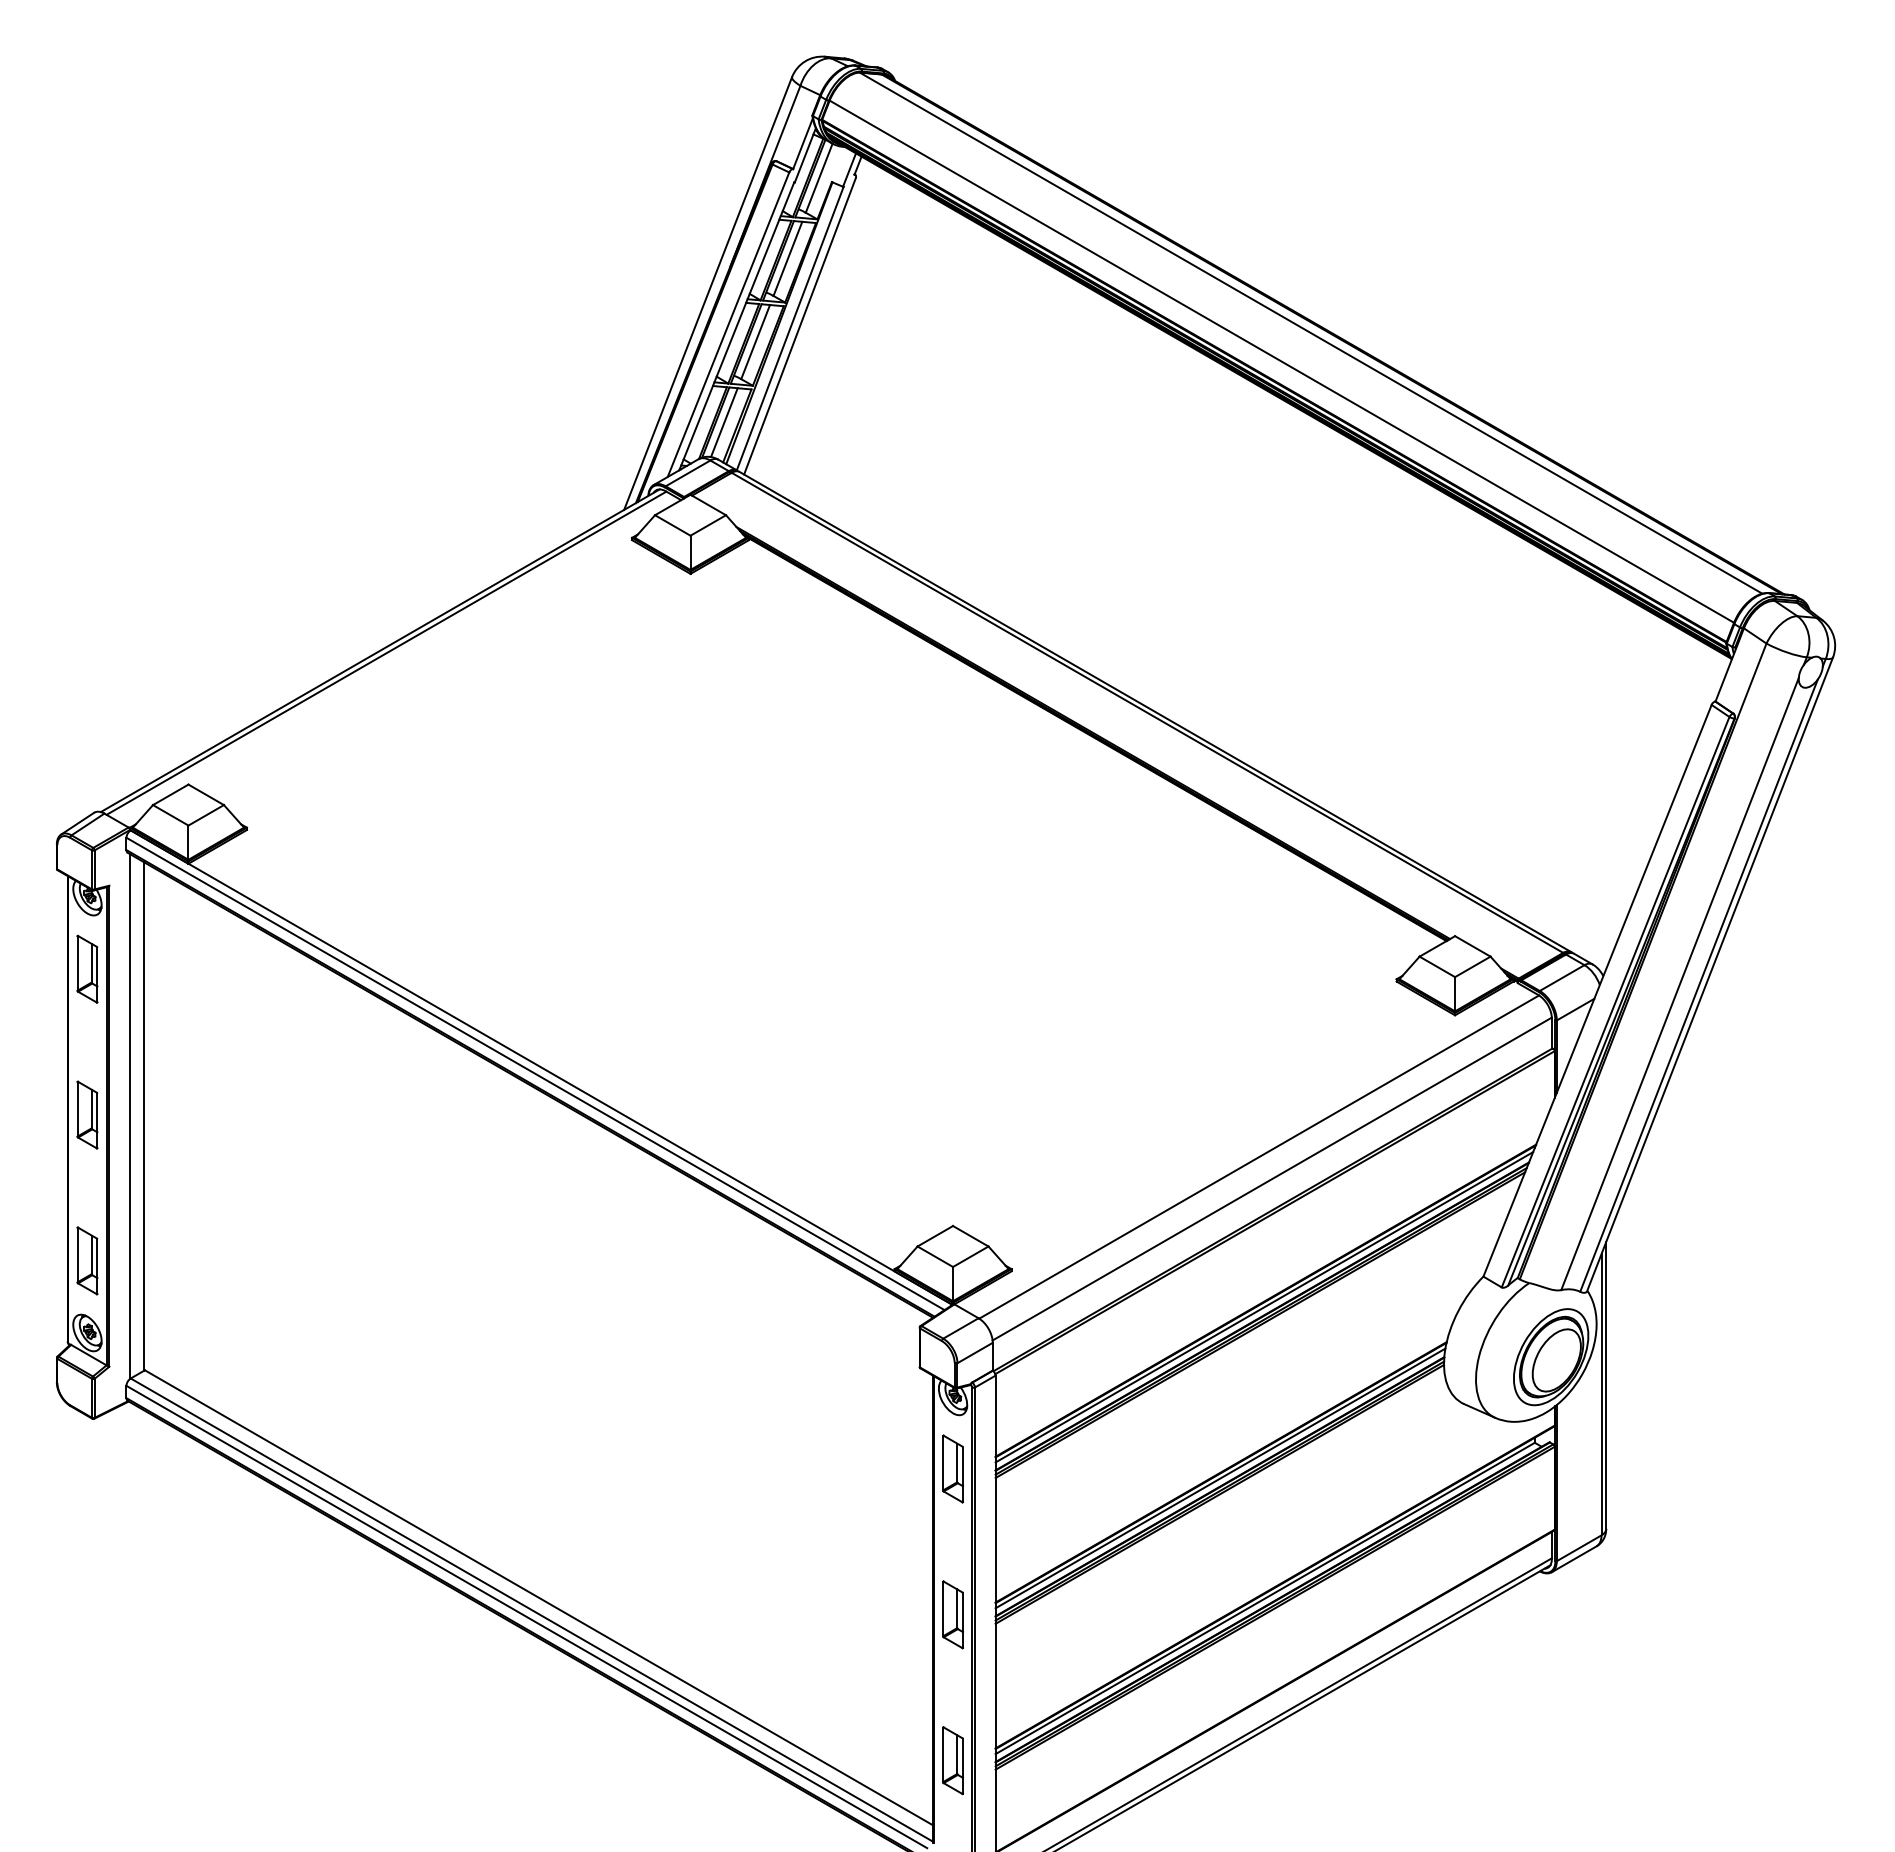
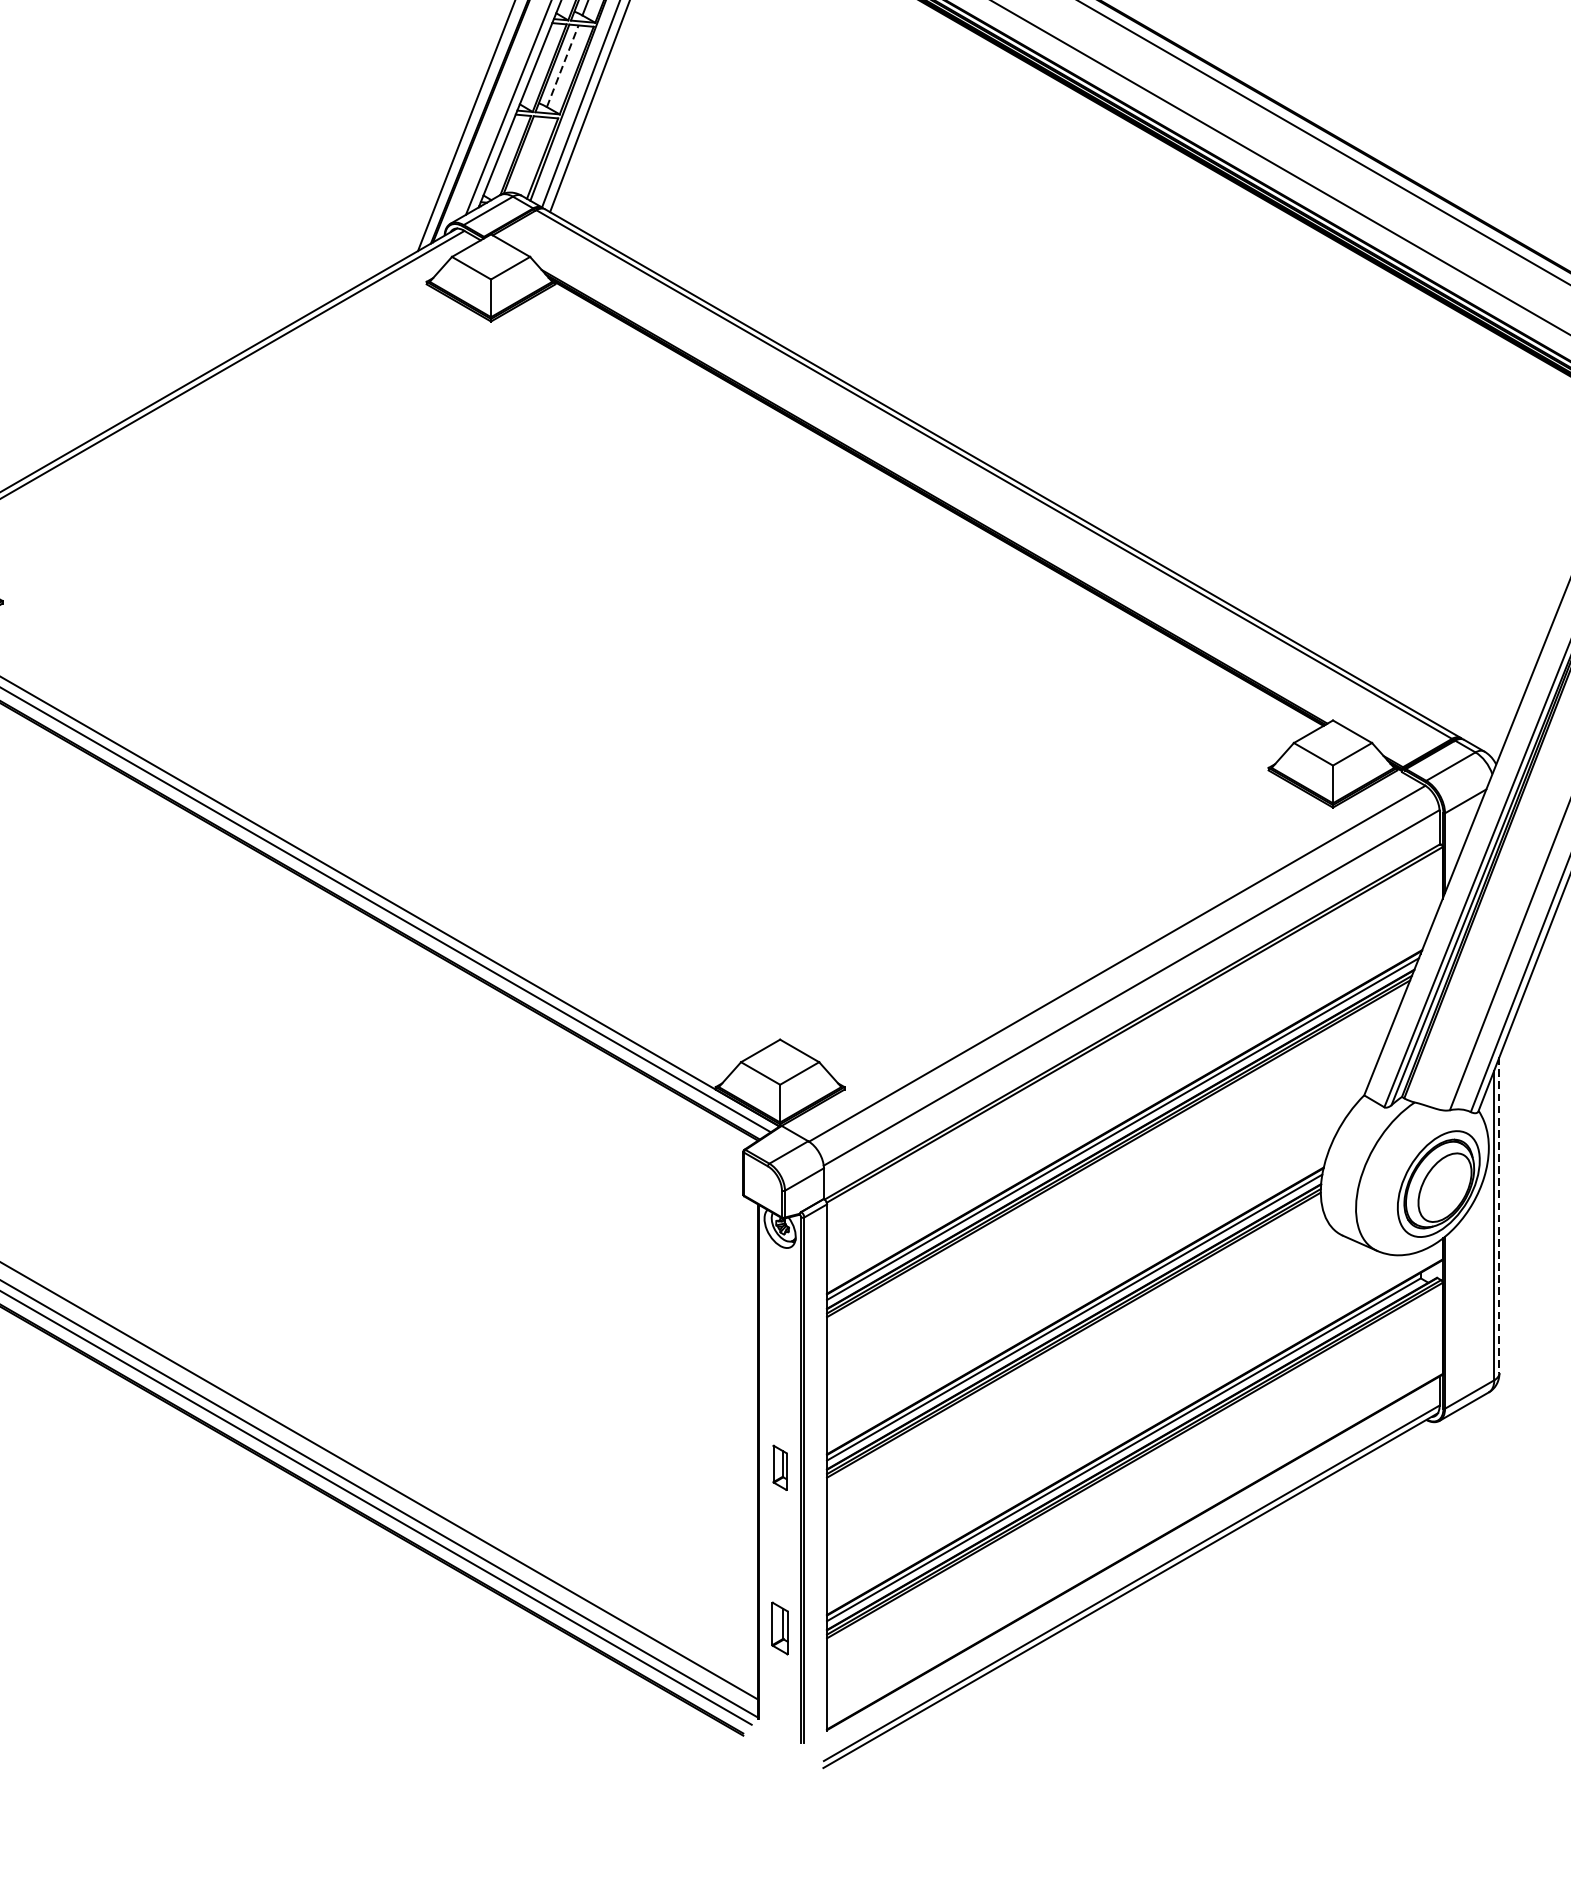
line: (755, 342) -> (562, 66), solid -> dashed
line: (724, 422) -> (528, 154), removed
line: (1606, 1385) -> (1499, 1215), solid -> dashed
part: (952, 1468) -> (779, 1306), removed
part: (952, 1614) -> (779, 1467), size x0.6
part: (952, 1760) -> (779, 1628), size x0.7

